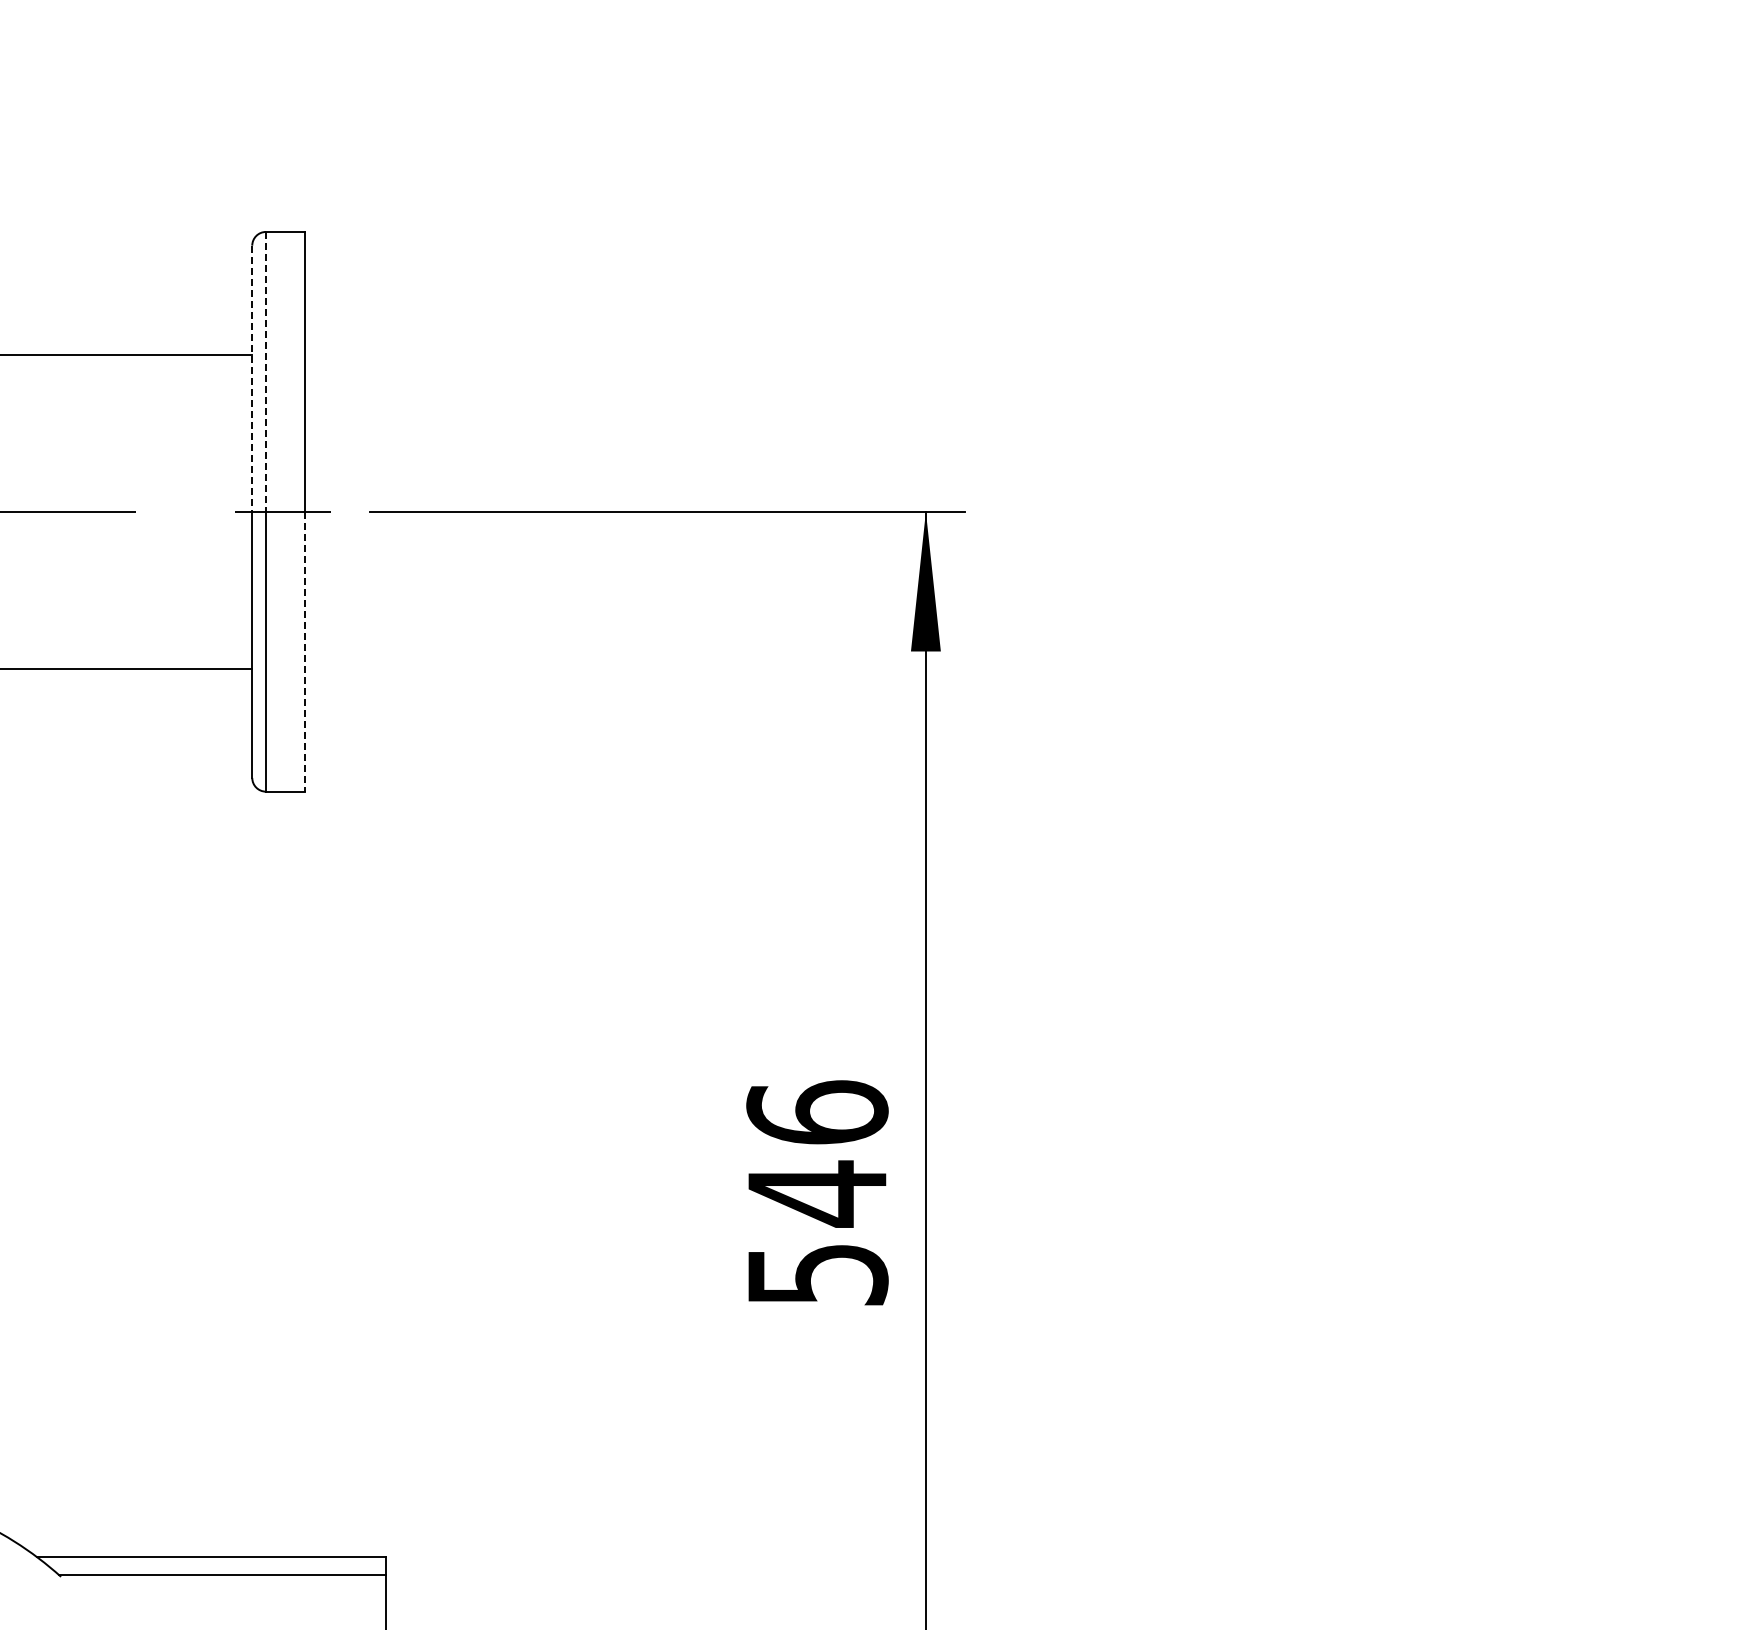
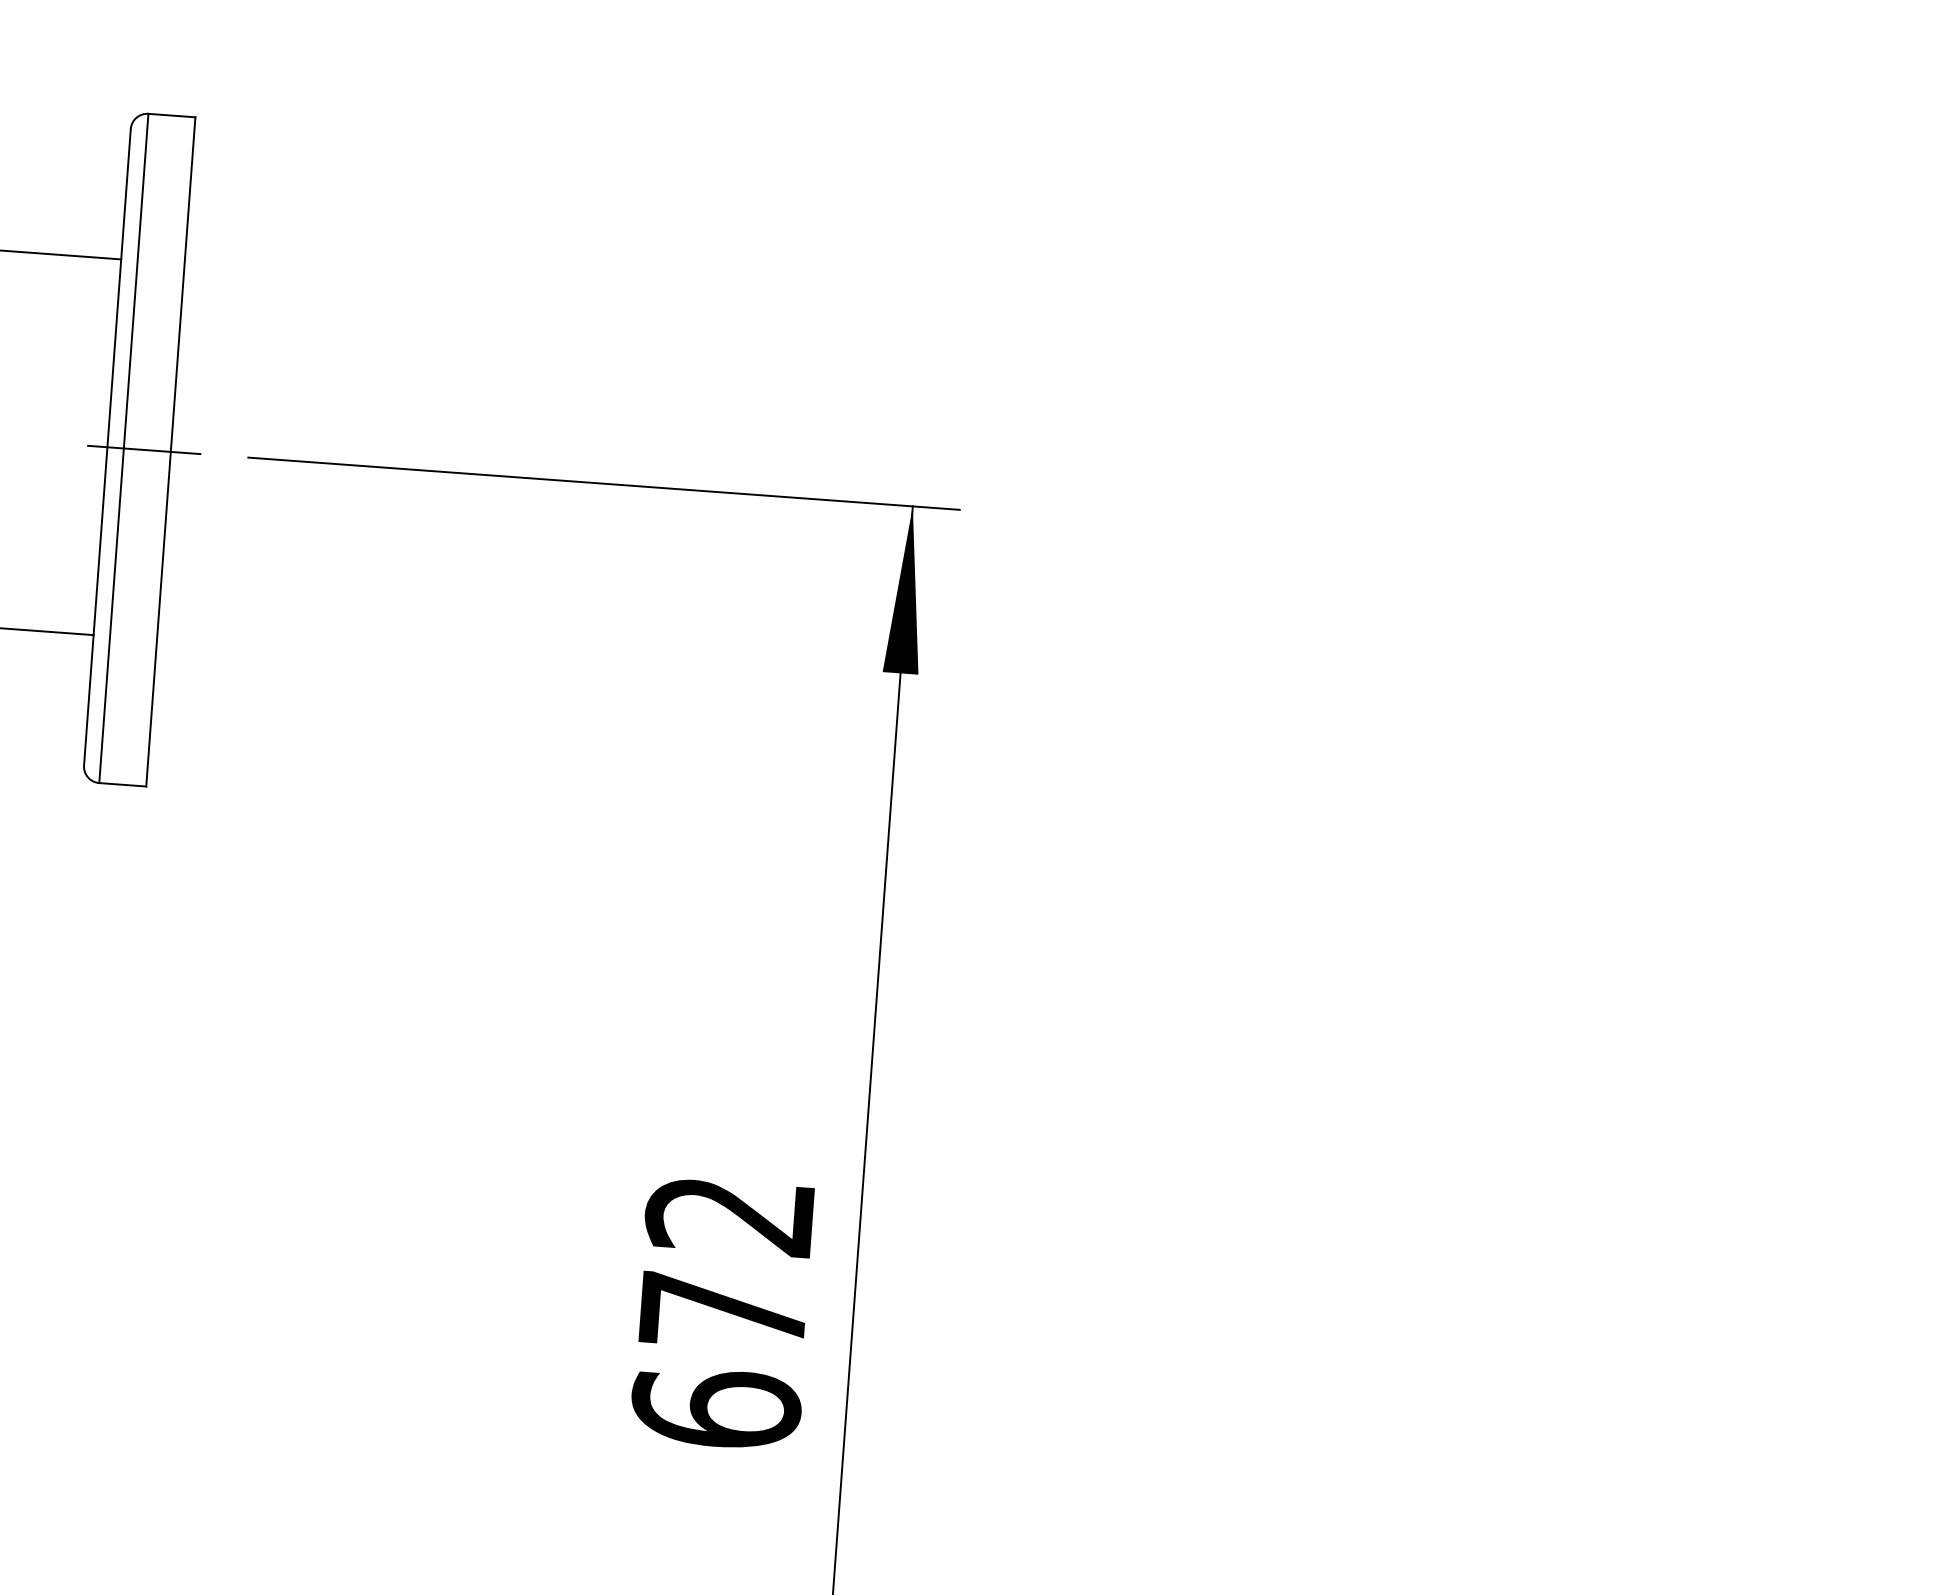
line: (266, 371) -> (136, 280), dashed -> solid
line: (252, 379) -> (119, 289), dashed -> solid
line: (305, 651) -> (158, 618), dashed -> solid
text: (817, 1193) -> (723, 1311), 546 -> 672

